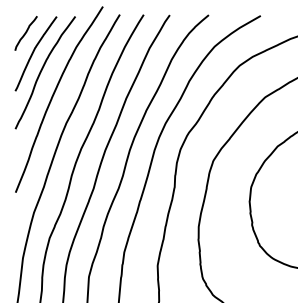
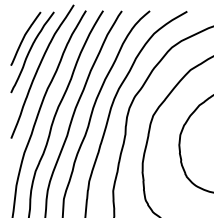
line: (25, 32) -> (18, 23), removed

